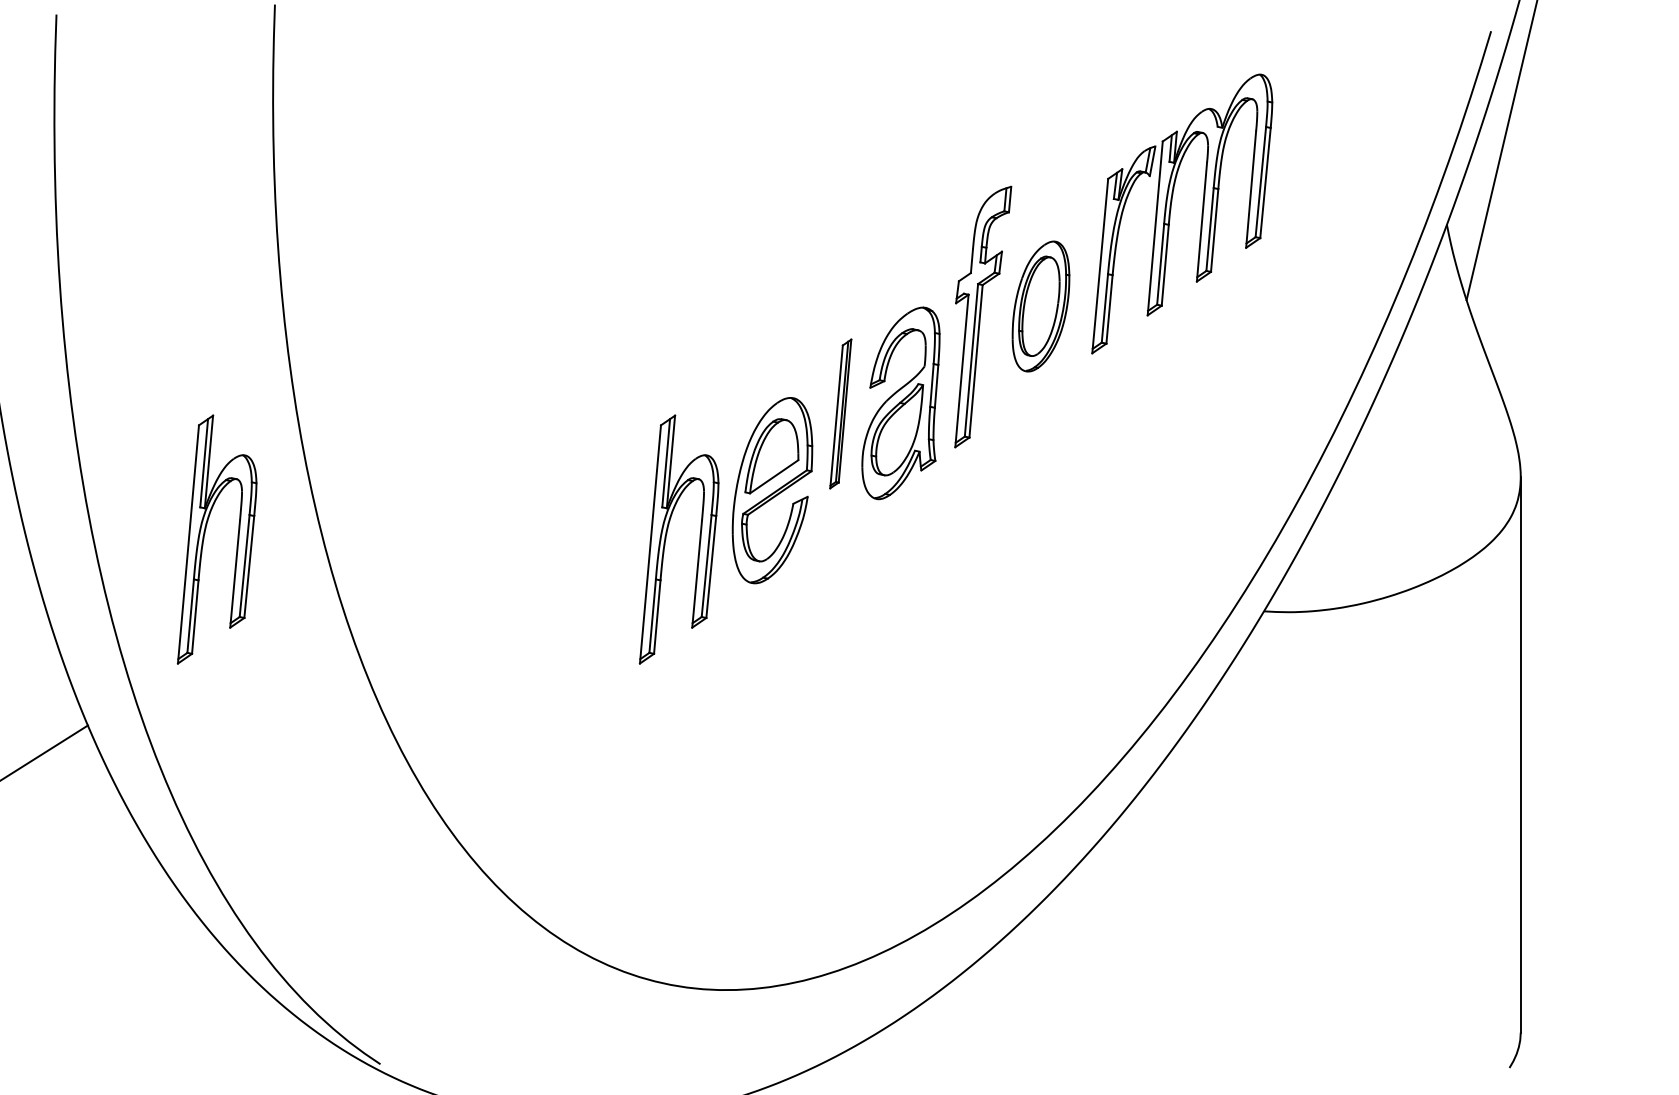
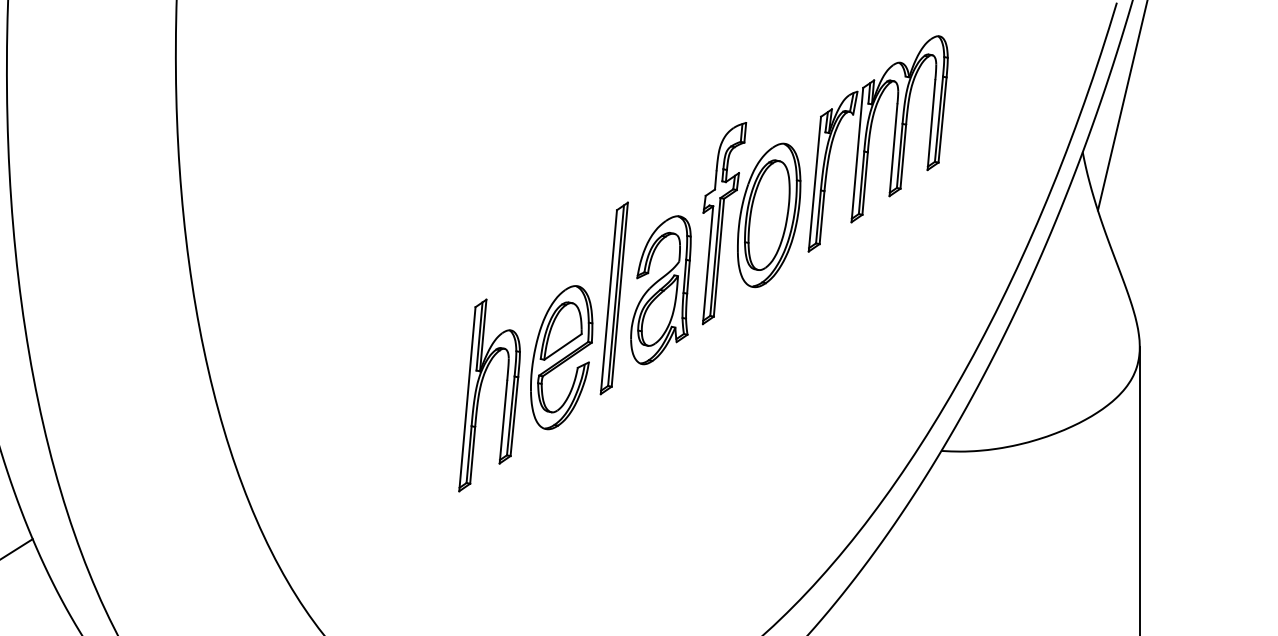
part: (1040, 306) -> (768, 215), size x1.43
part: (840, 413) -> (614, 298), size x1.67
part: (204, 539) -> (122, 395), removed

